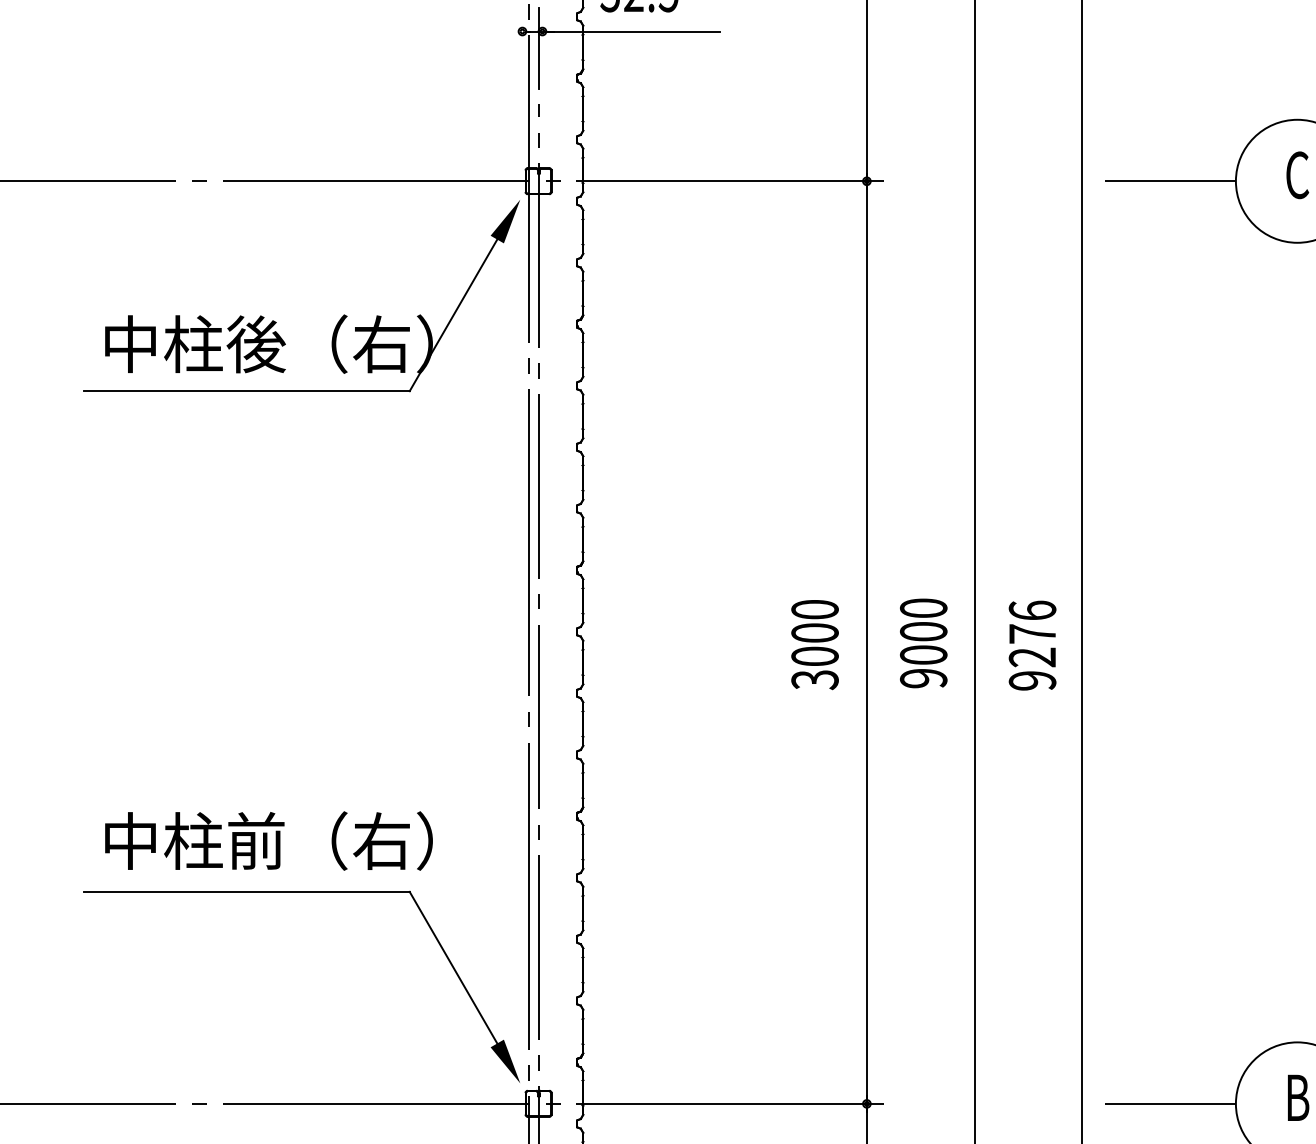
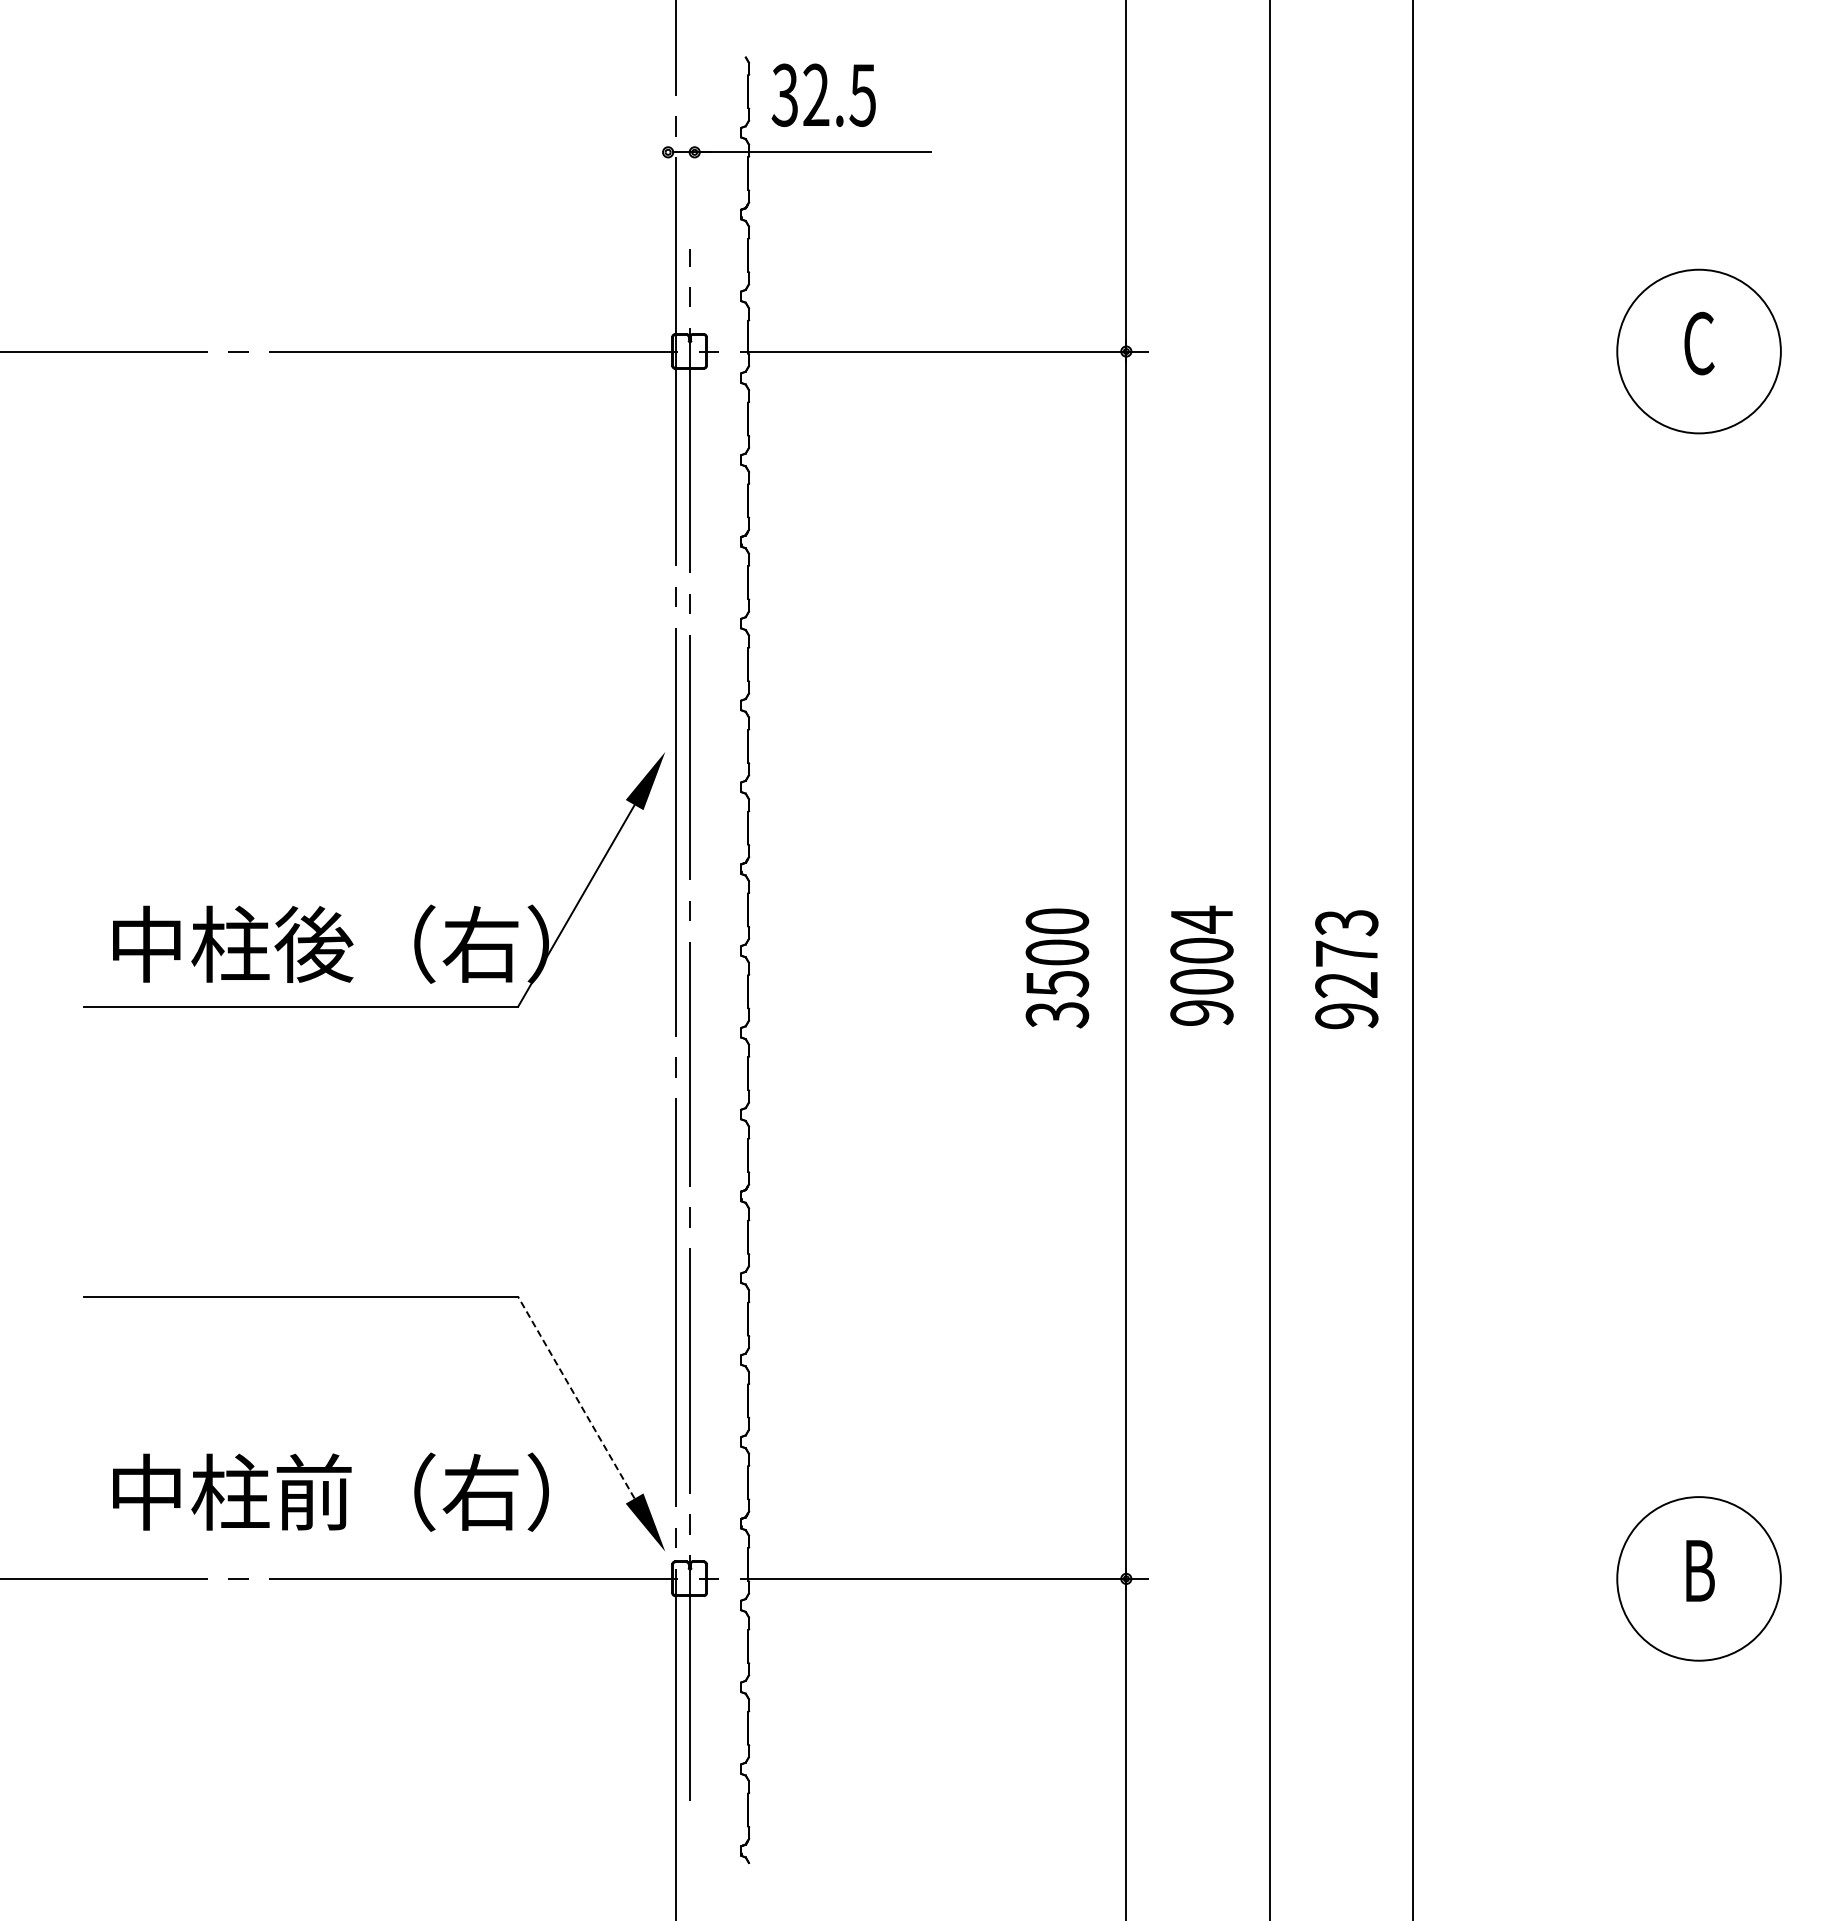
line: (538, 48) -> (689, 174), removed
line: (1170, 181) -> (1530, 351), removed
part: (276, 321) -> (340, 914), moved
text: (923, 608) -> (1201, 919), 9000 -> 9004
text: (1032, 610) -> (1346, 922), 9276 -> 9273
text: (815, 656) -> (1057, 983), 3000 -> 3500
text: (268, 840) -> (330, 1491), moved
line: (453, 967) -> (576, 1397), solid -> dashed
line: (1170, 1103) -> (1530, 1578), removed

